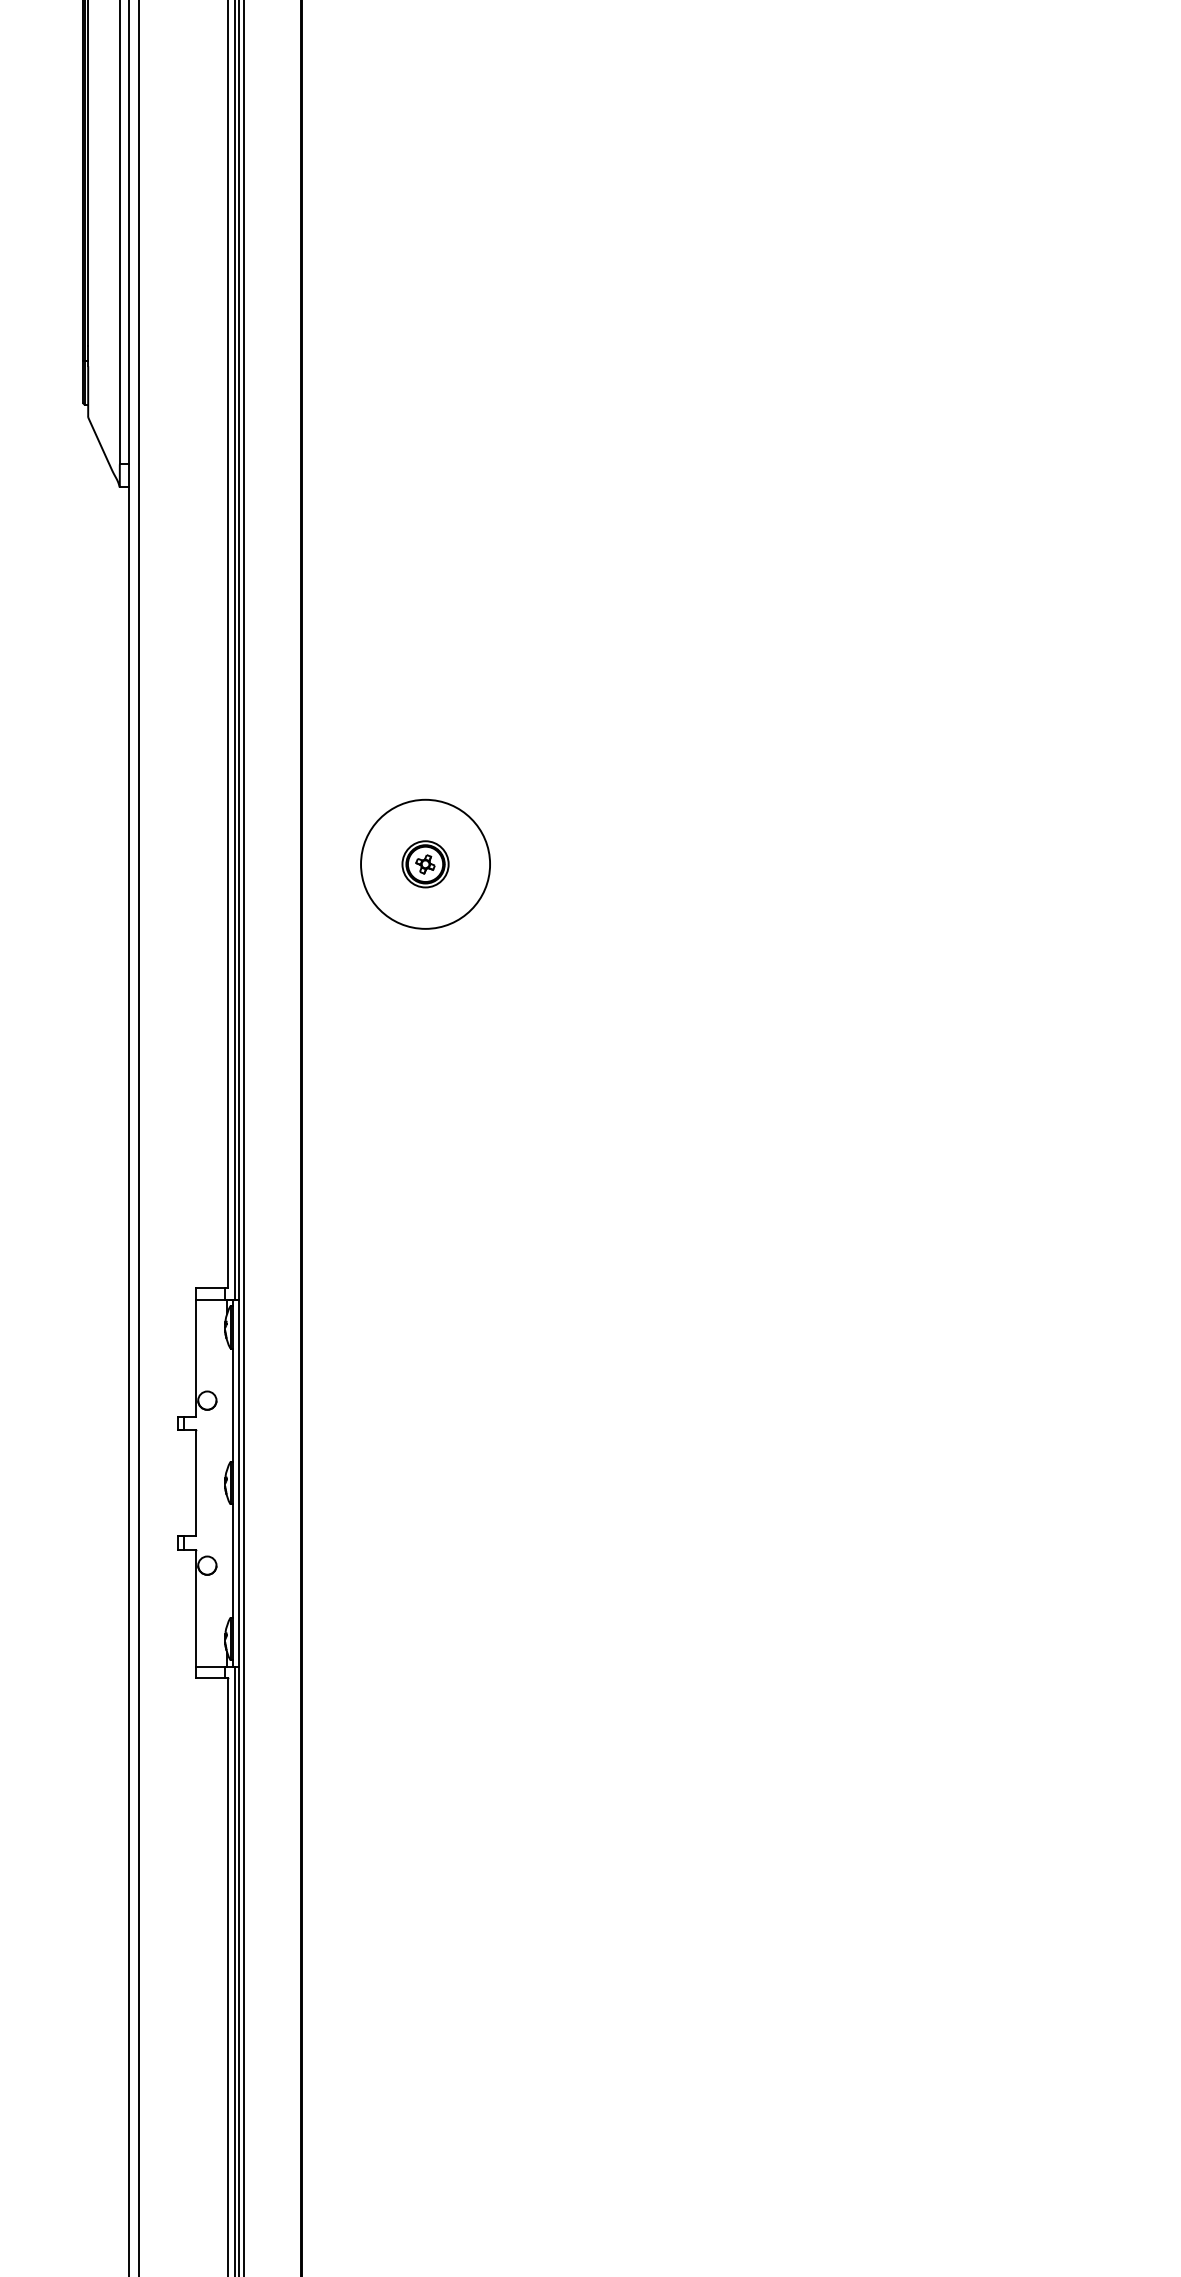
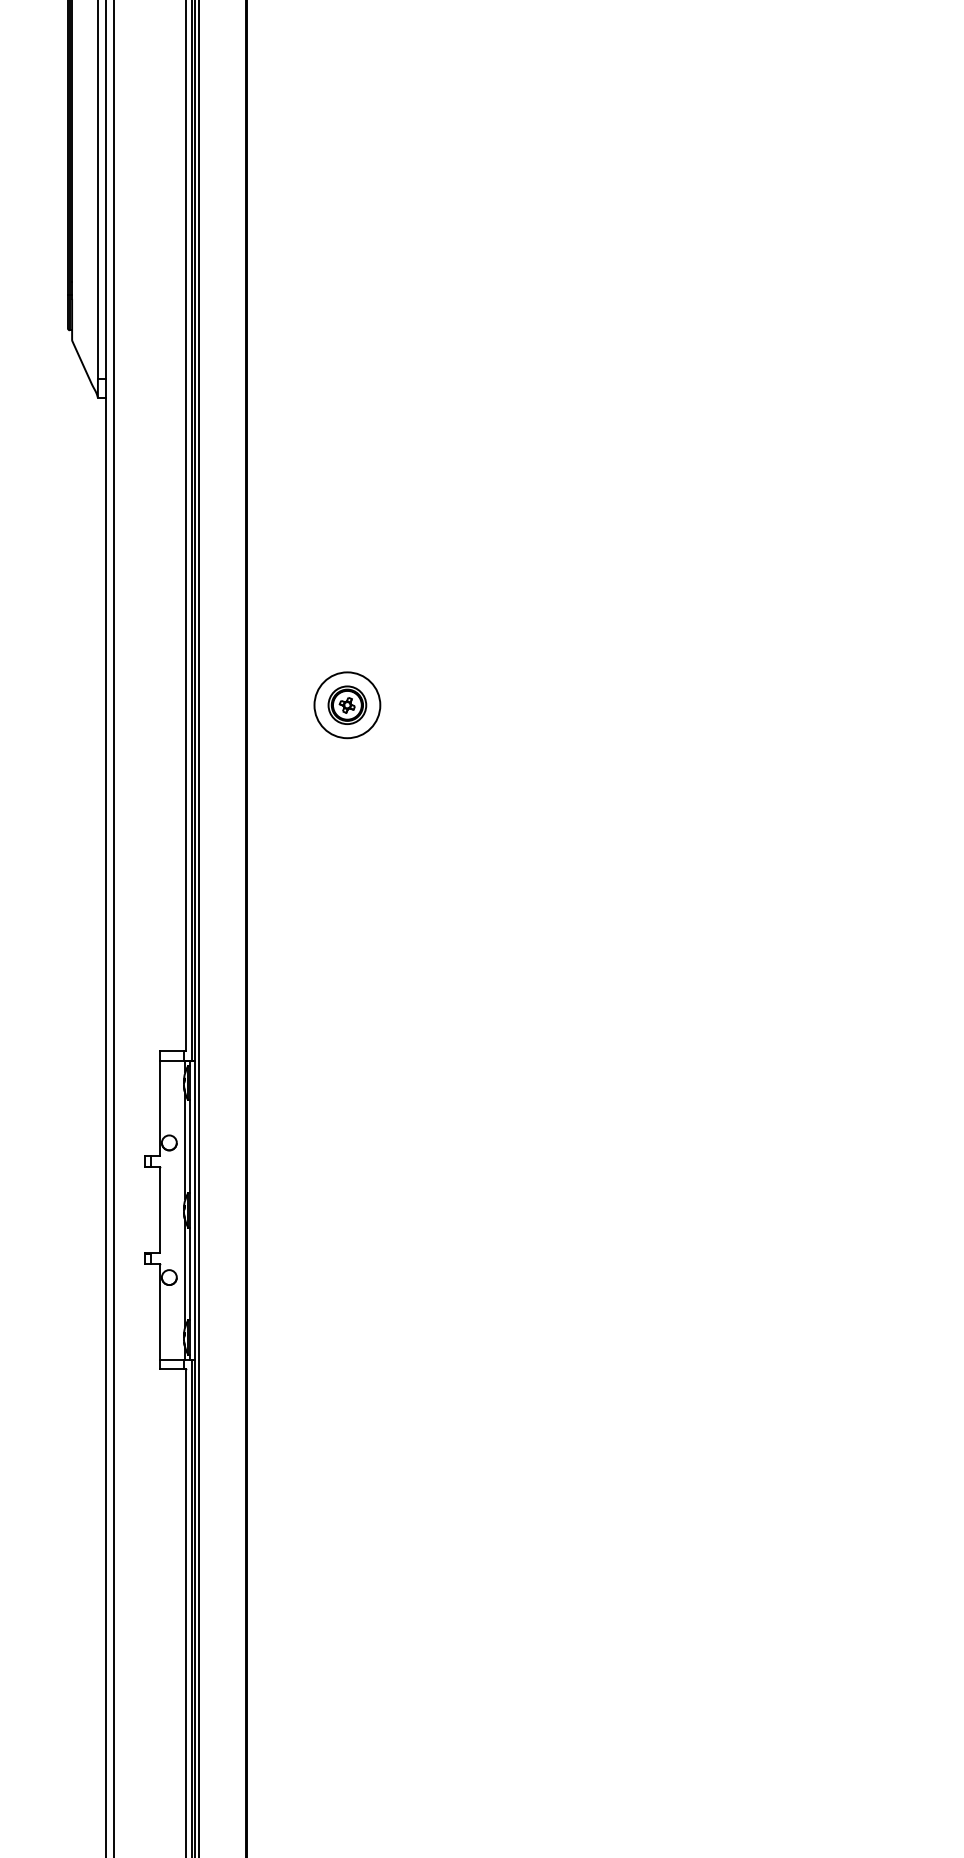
circle: (425, 864) -> (347, 705), size x0.62
line: (227, 1404) -> (185, 1146), added
line: (227, 1560) -> (185, 1273), added

